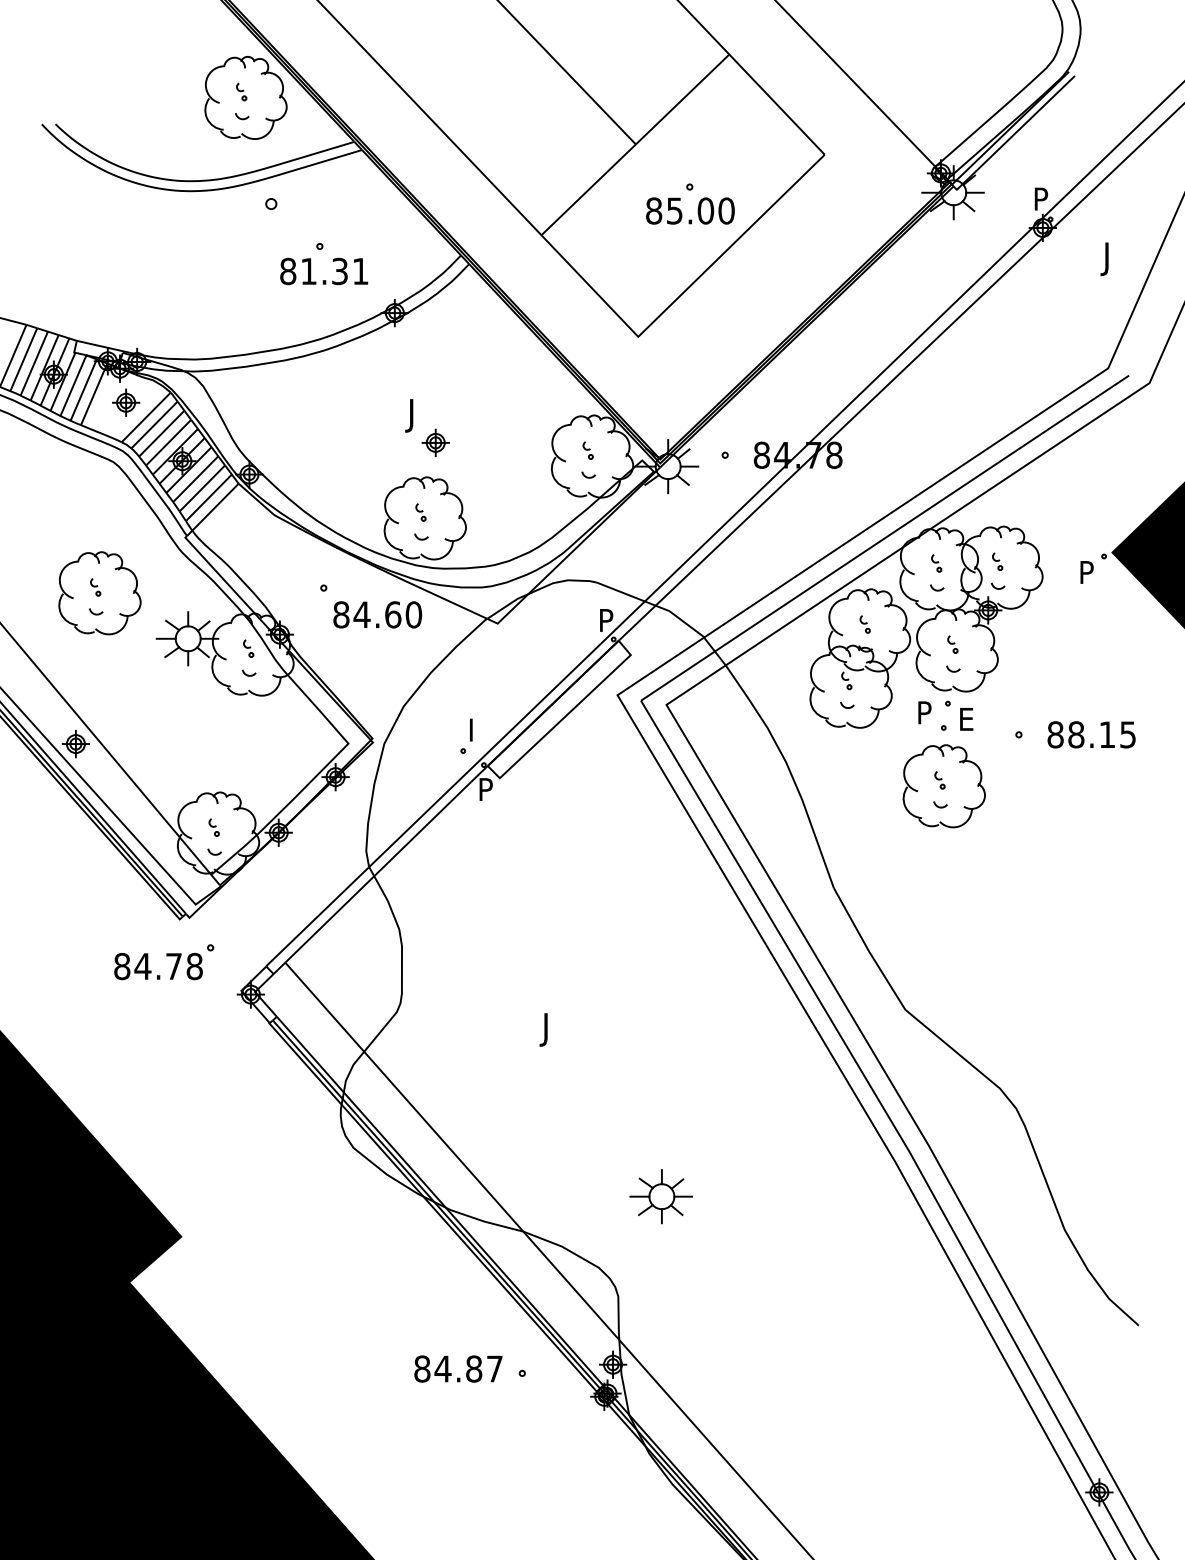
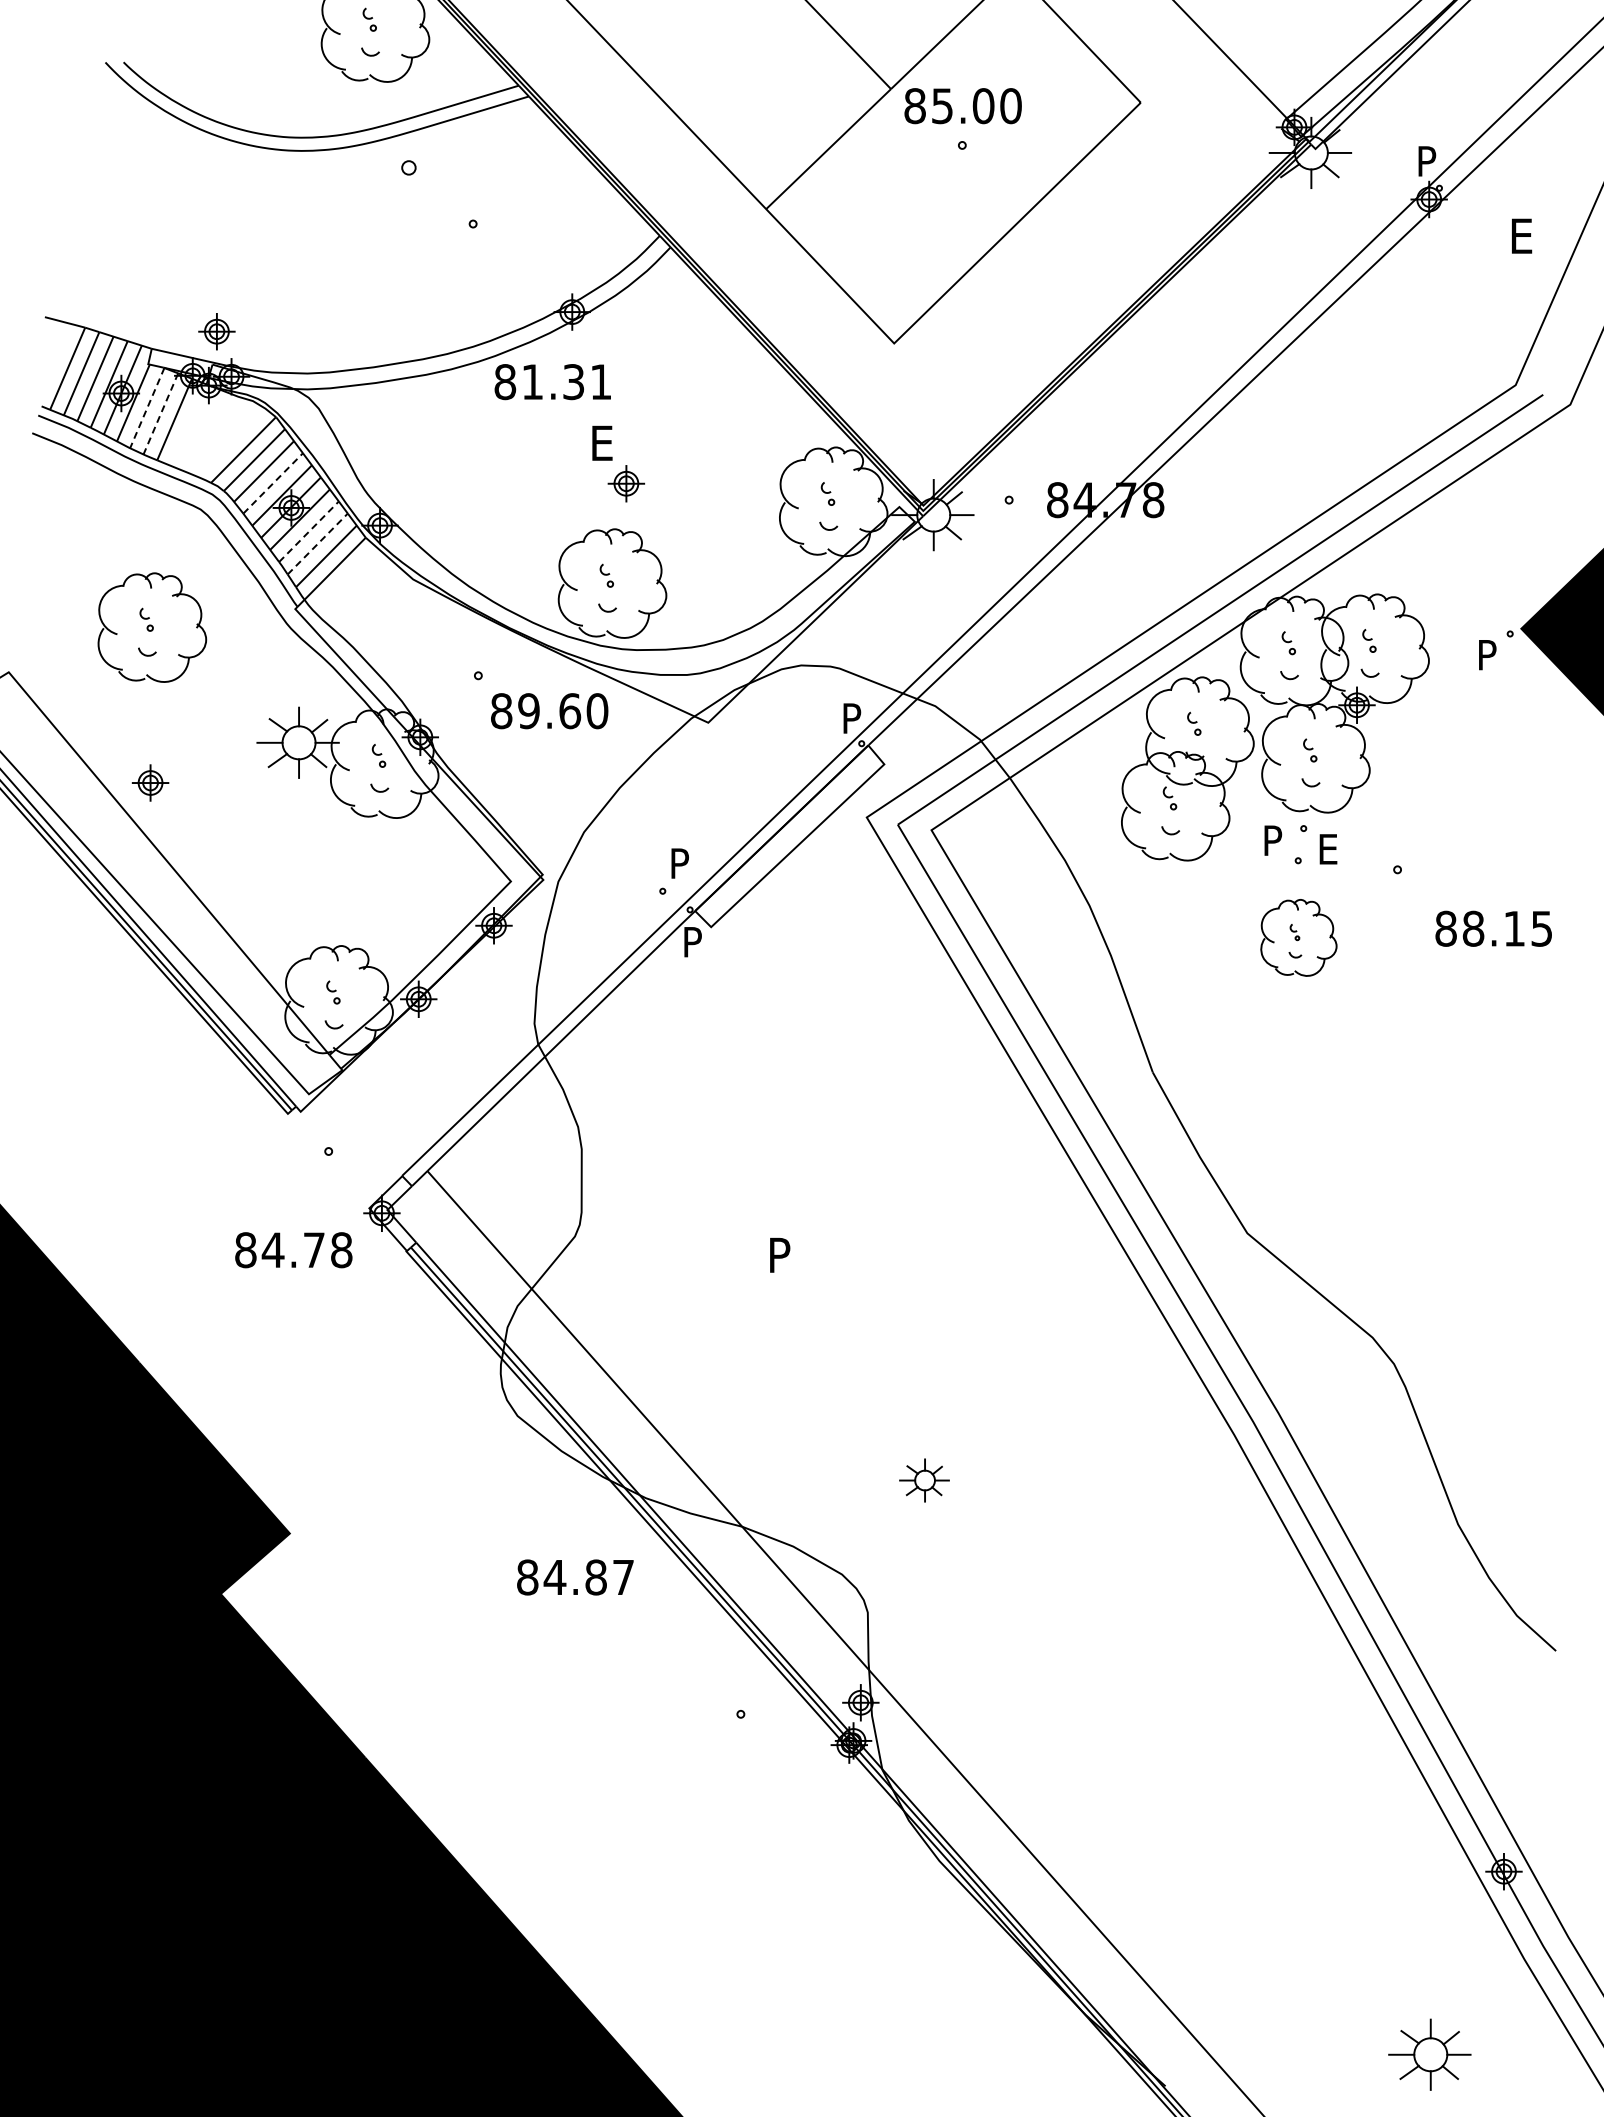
text: (689, 211) -> (962, 106), moved
text: (1110, 258) -> (1518, 240), J -> E
text: (323, 271) -> (552, 382), moved
line: (73, 385) -> (147, 408), solid -> dashed
line: (83, 390) -> (160, 414), solid -> dashed
part: (125, 402) -> (216, 331), moved
text: (415, 415) -> (599, 447), J -> E
line: (168, 442) -> (273, 483), solid -> dashed
line: (196, 479) -> (309, 531), solid -> dashed
line: (202, 488) -> (317, 544), solid -> dashed
part: (100, 593) -> (152, 627), moved
text: (361, 615) -> (528, 711), 84.60 -> 89.60
text: (477, 725) -> (681, 857), I -> P
text: (1091, 734) -> (1493, 928), moved
part: (75, 743) -> (150, 782), moved
part: (944, 786) -> (1298, 937), size x0.7
text: (158, 966) -> (293, 1250), moved
text: (549, 1029) -> (776, 1259), J -> P
part: (661, 1196) -> (924, 1480), size x0.6
text: (458, 1369) -> (575, 1577), moved

